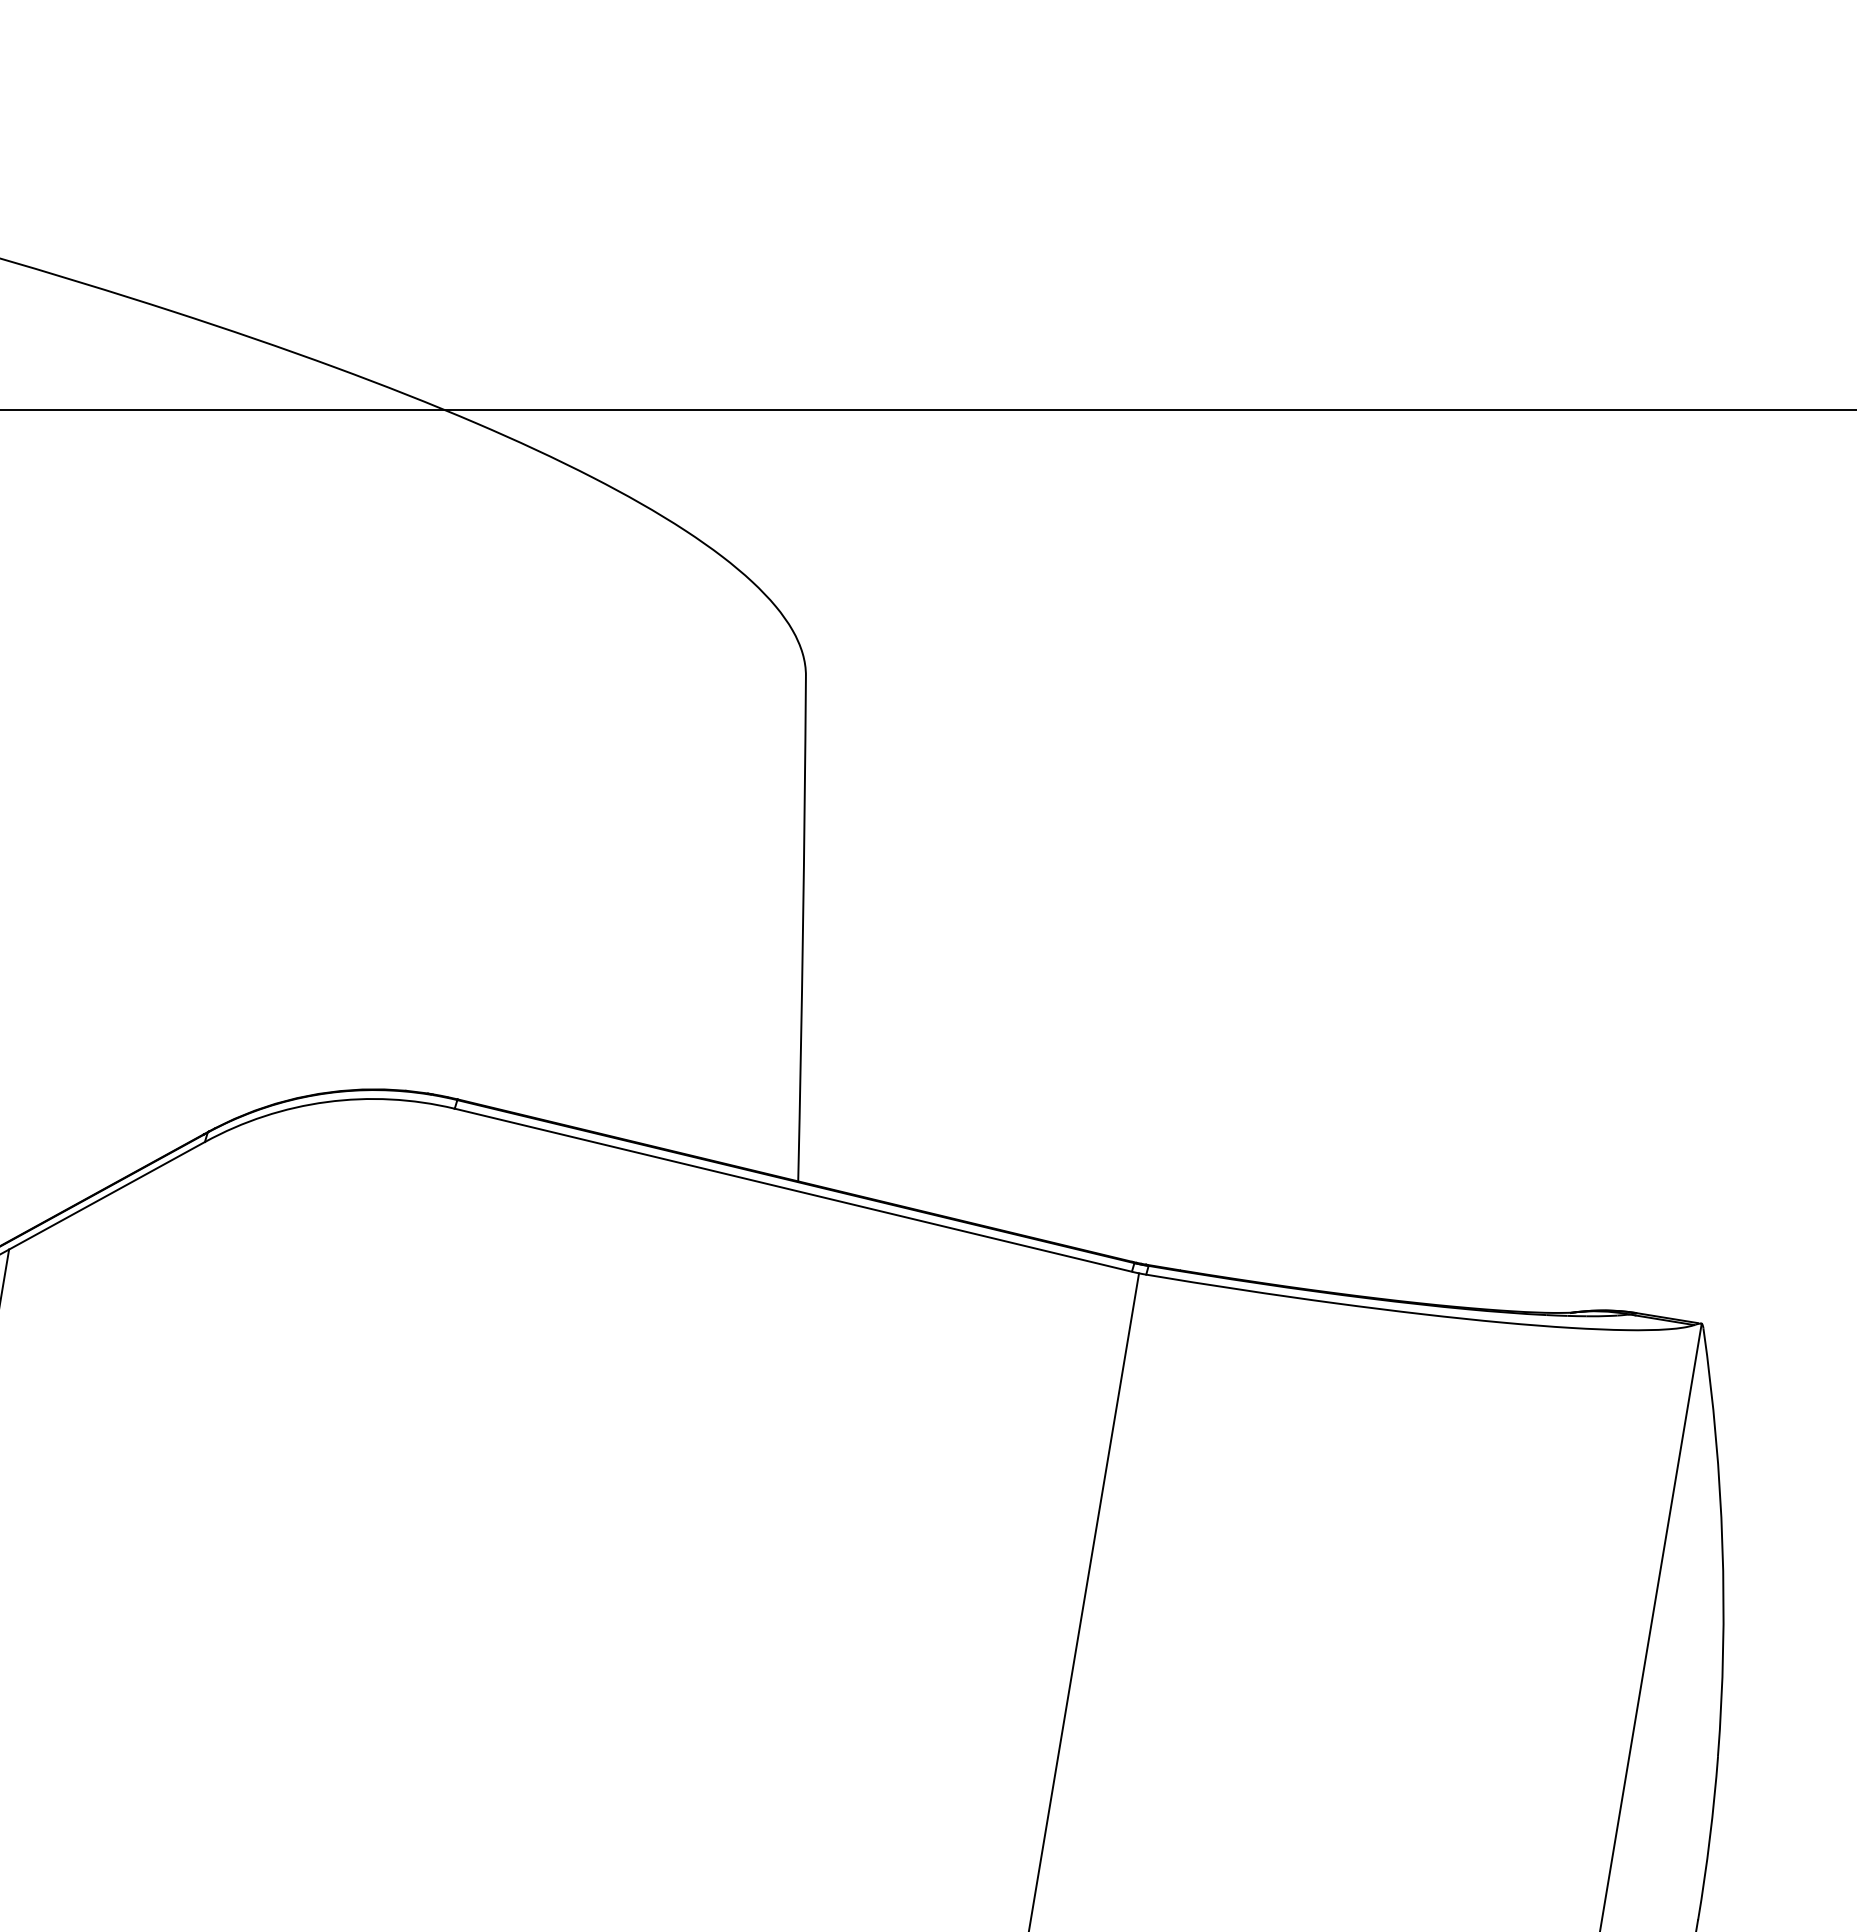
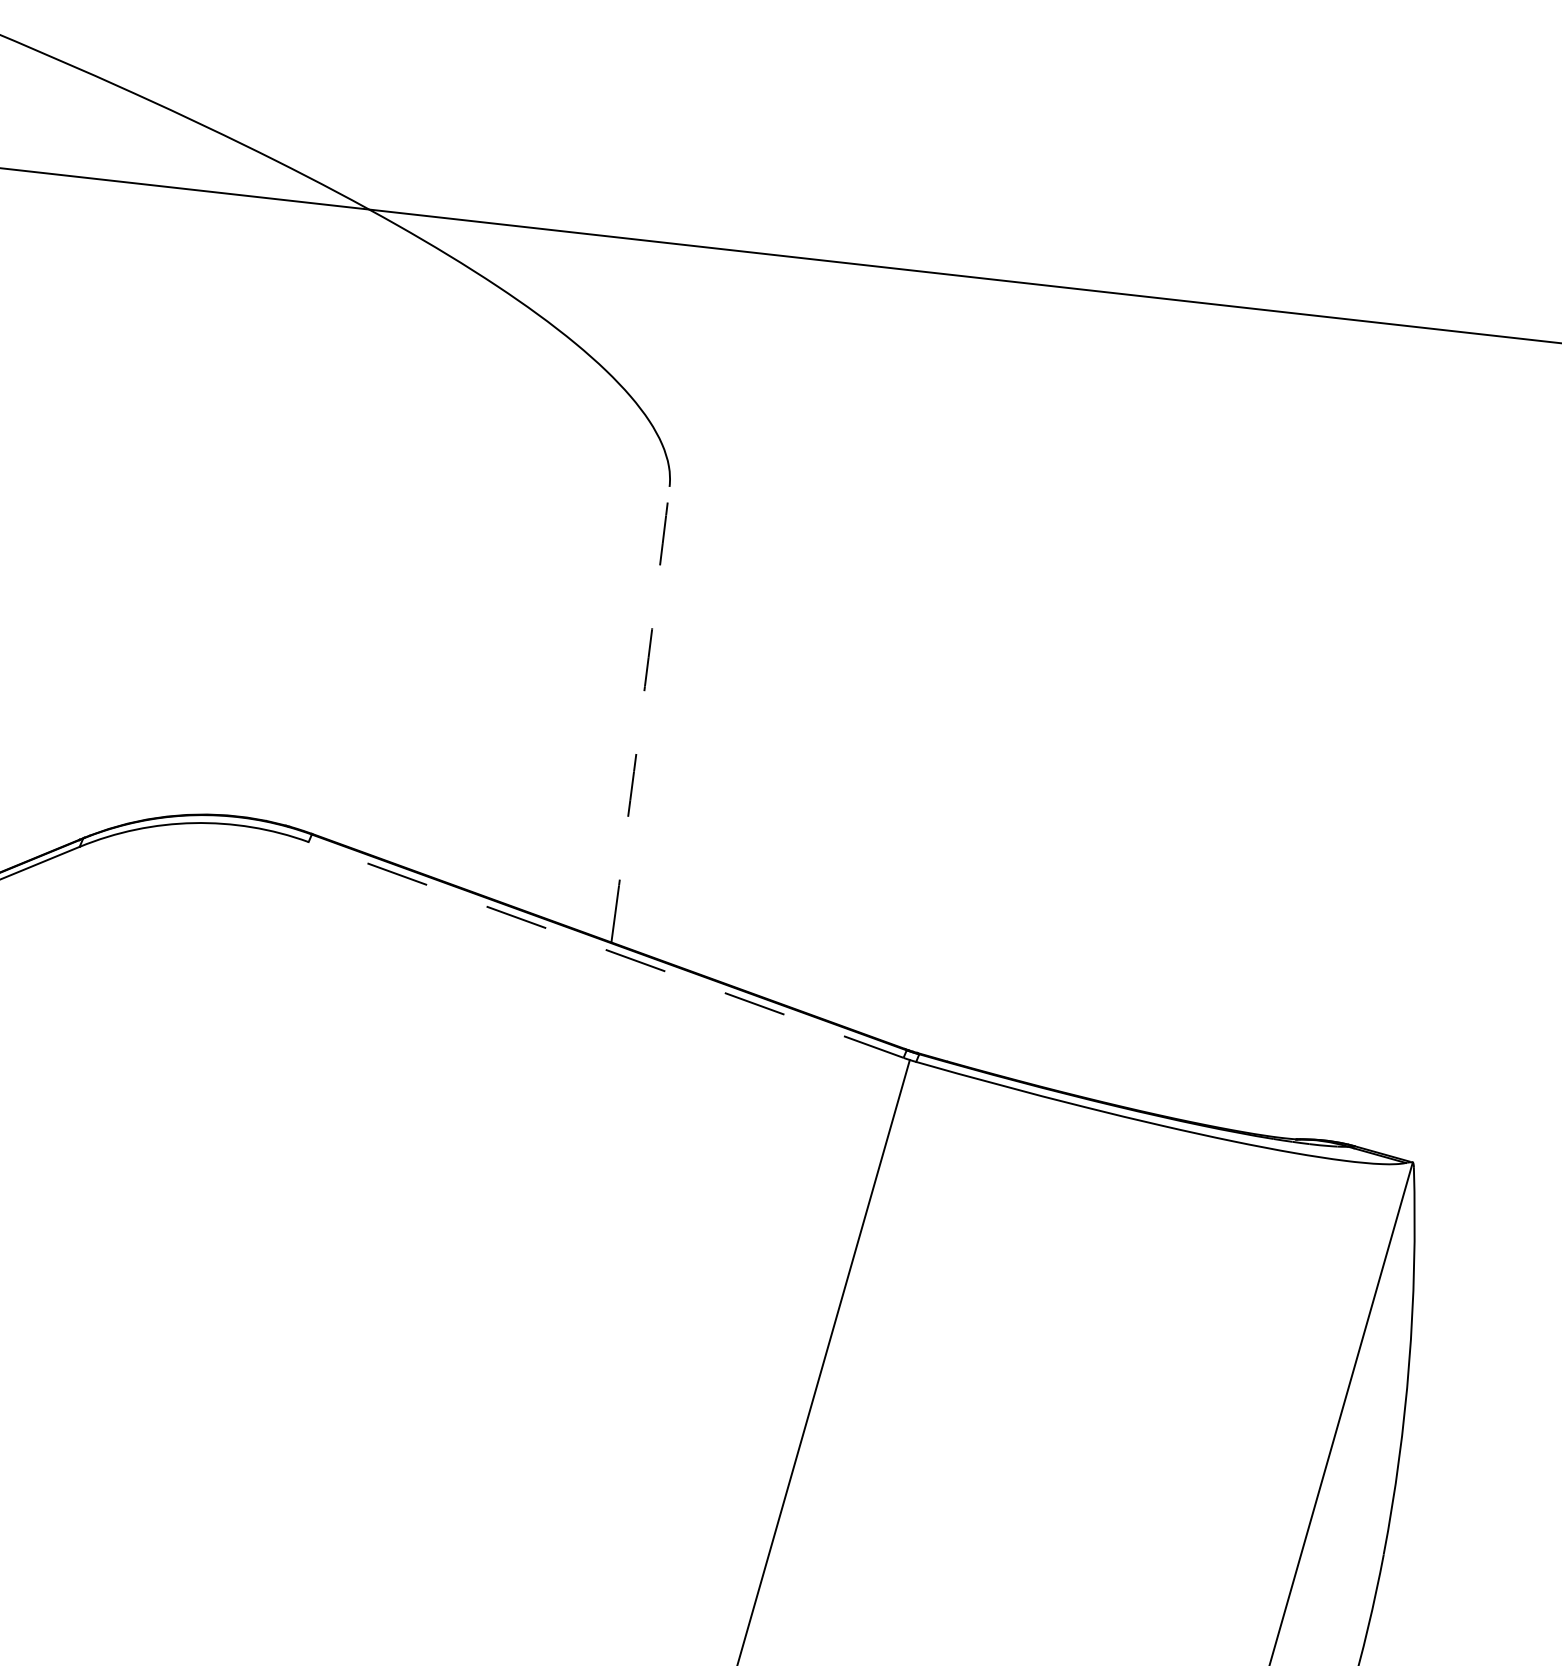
arc: (803, 928) -> (641, 714), solid -> dashed
line: (792, 1190) -> (605, 950), solid -> dashed

